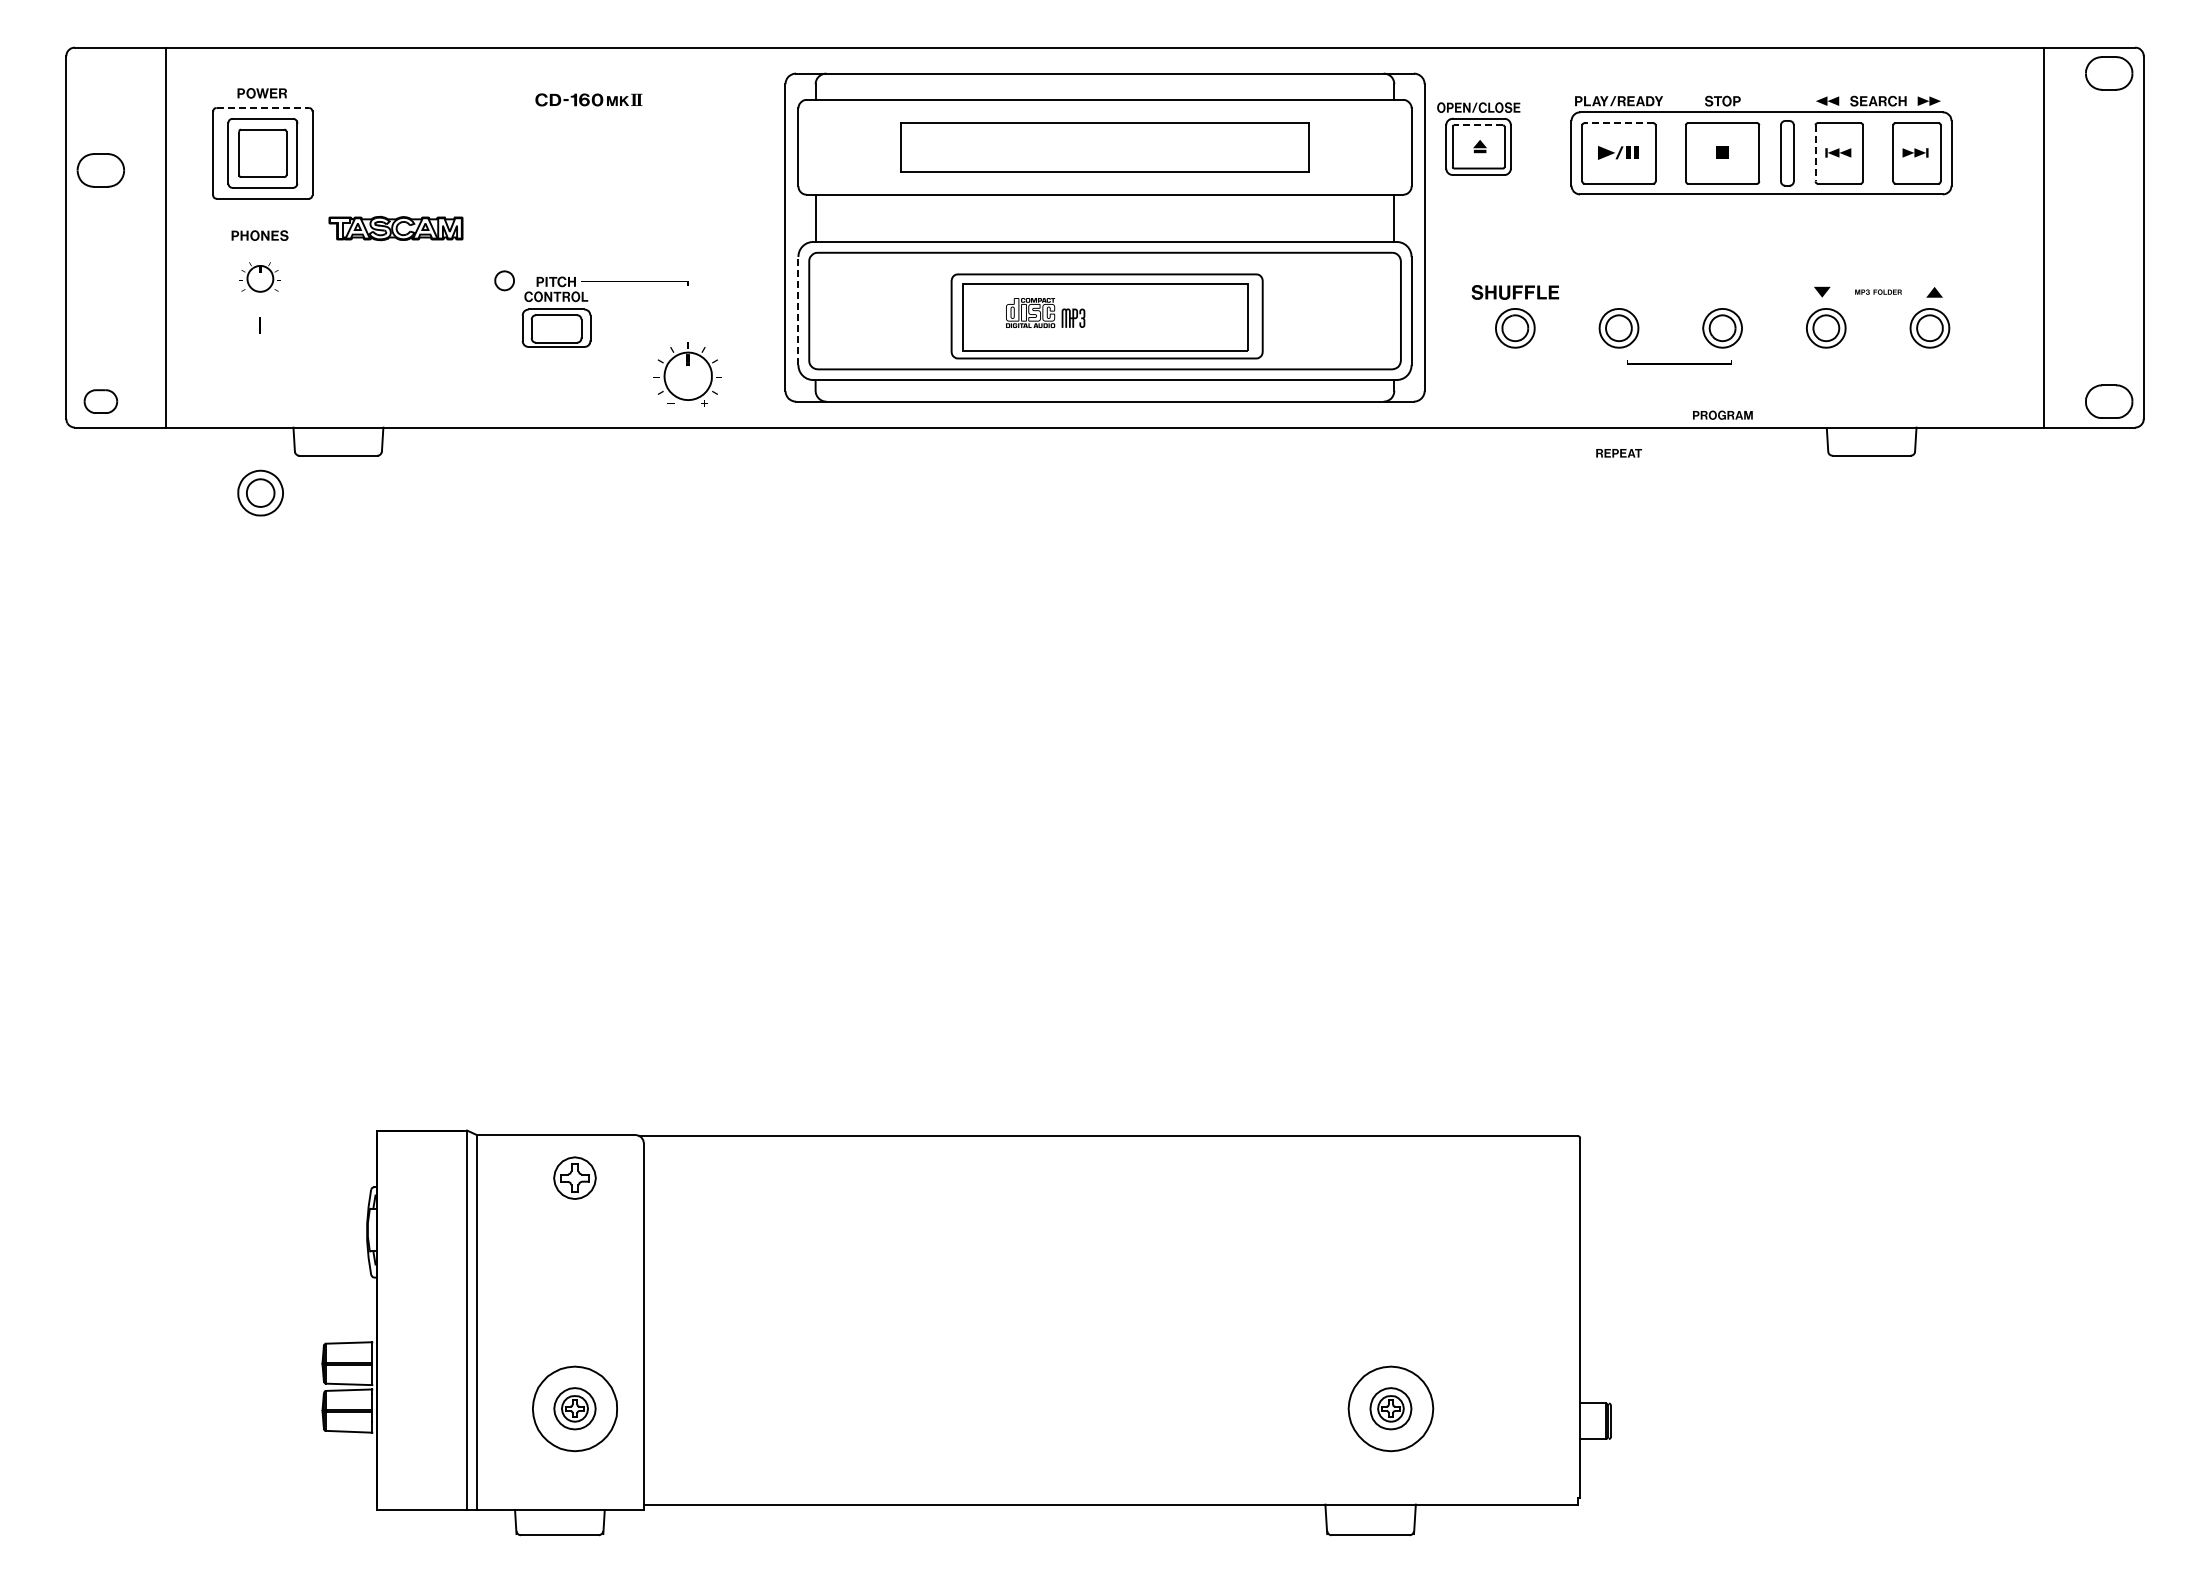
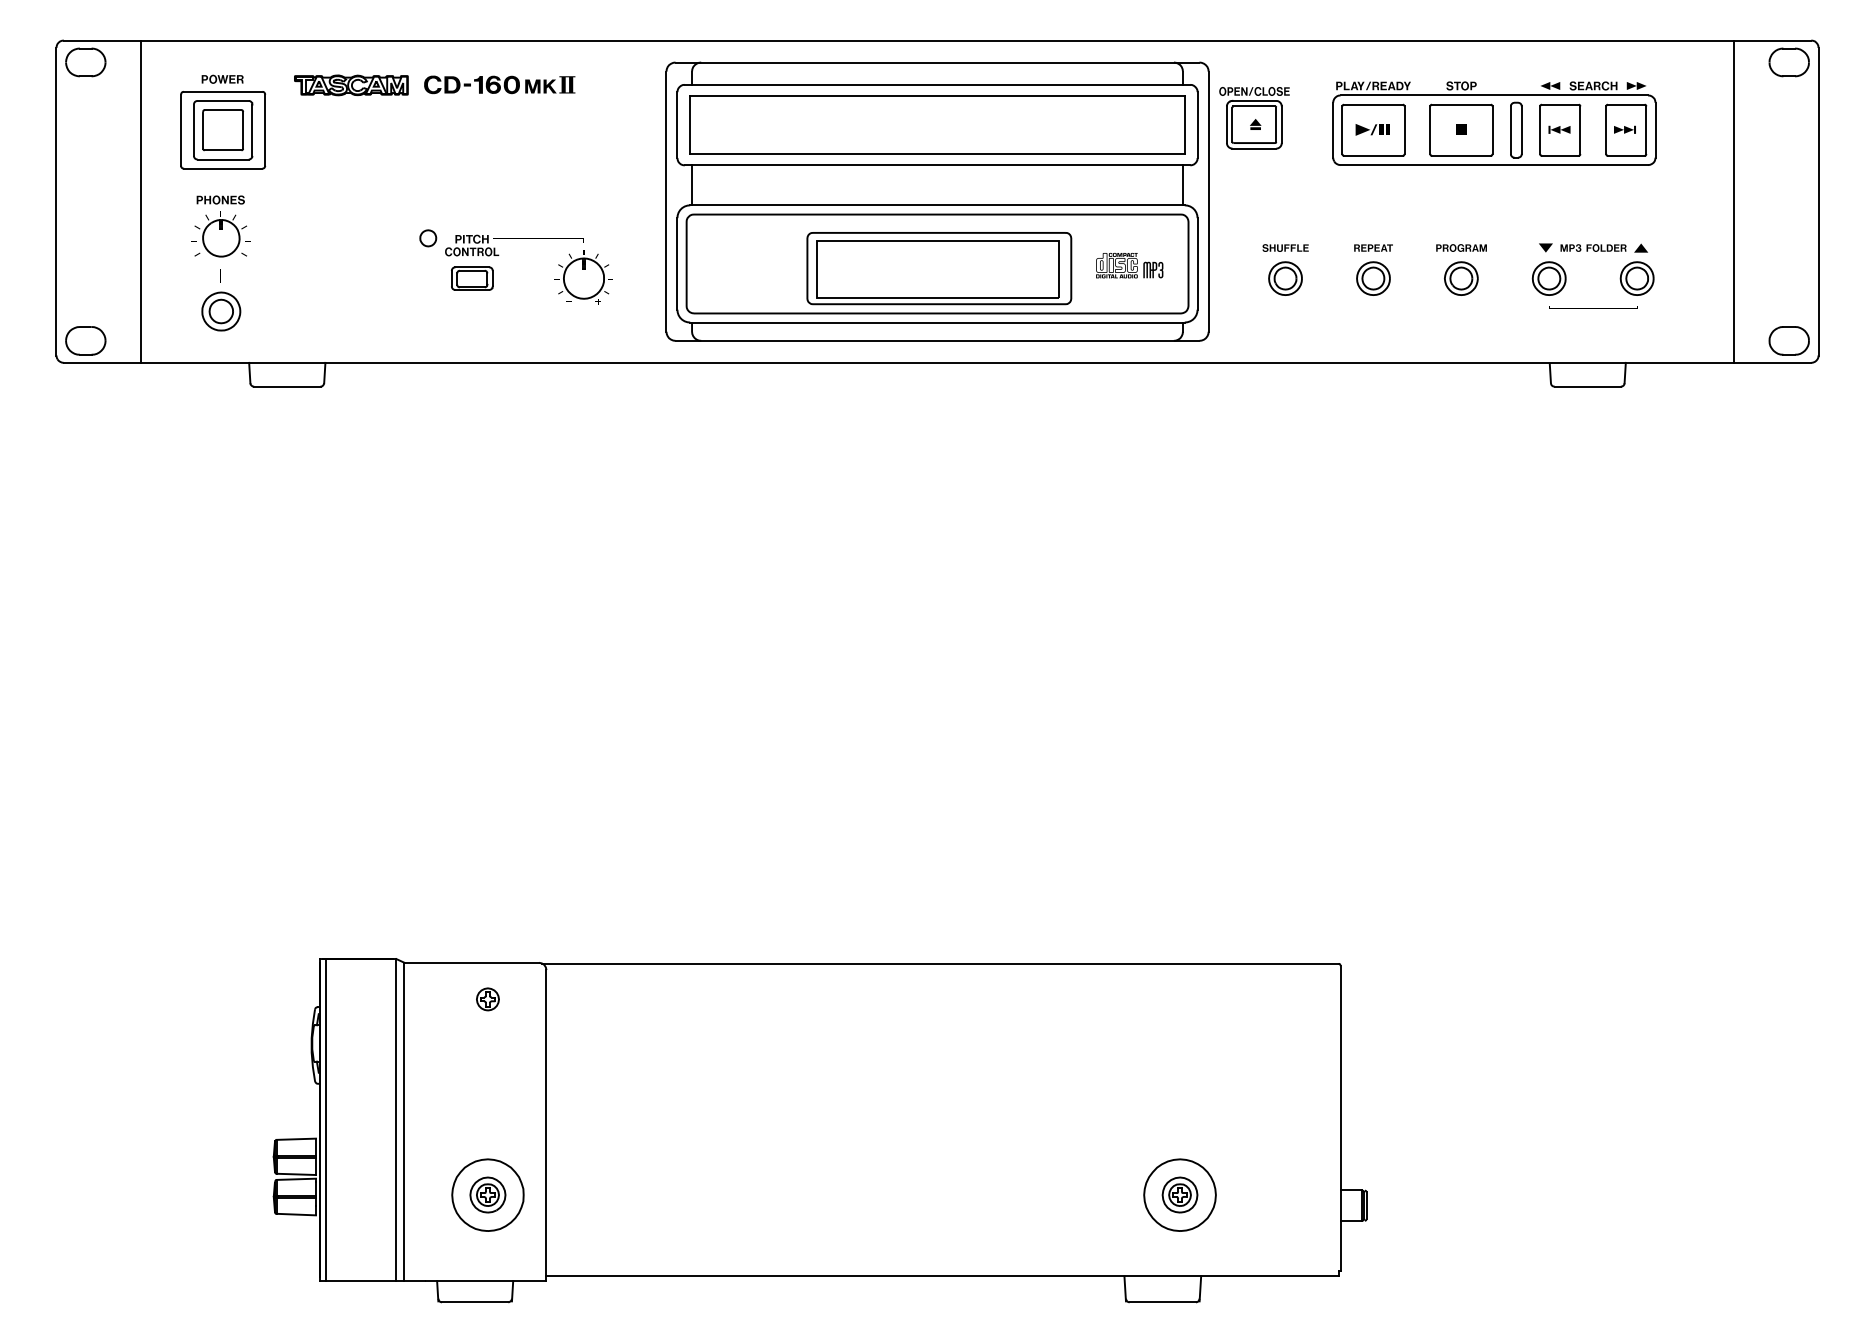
part: (588, 99) -> (499, 84), size x1.67
line: (263, 108) -> (223, 92), dashed -> solid
line: (1618, 123) -> (1373, 104), dashed -> solid
line: (1478, 125) -> (1254, 106), dashed -> solid
part: (1104, 147) -> (937, 125), size x1.43
line: (1815, 153) -> (1540, 130), dashed -> solid
part: (100, 170) -> (85, 62), moved
part: (395, 228) -> (350, 85), moved
part: (259, 275) -> (220, 233), size x1.67
part: (1515, 291) -> (1285, 247), size x0.62
part: (1878, 291) -> (1593, 247), size x1.67
line: (798, 310) -> (677, 263), dashed -> solid
part: (1045, 312) -> (1129, 265), moved
part: (556, 328) -> (472, 278), size x0.71
part: (1679, 362) -> (1593, 307), moved
part: (687, 374) -> (583, 277), moved
part: (100, 401) -> (85, 340), size x1.43
part: (1722, 414) -> (1461, 247), moved
part: (1618, 453) -> (1373, 248), moved
part: (260, 492) -> (221, 311), moved
part: (574, 1177) -> (487, 998), size x0.62
line: (383, 1320) -> (325, 1120), added

